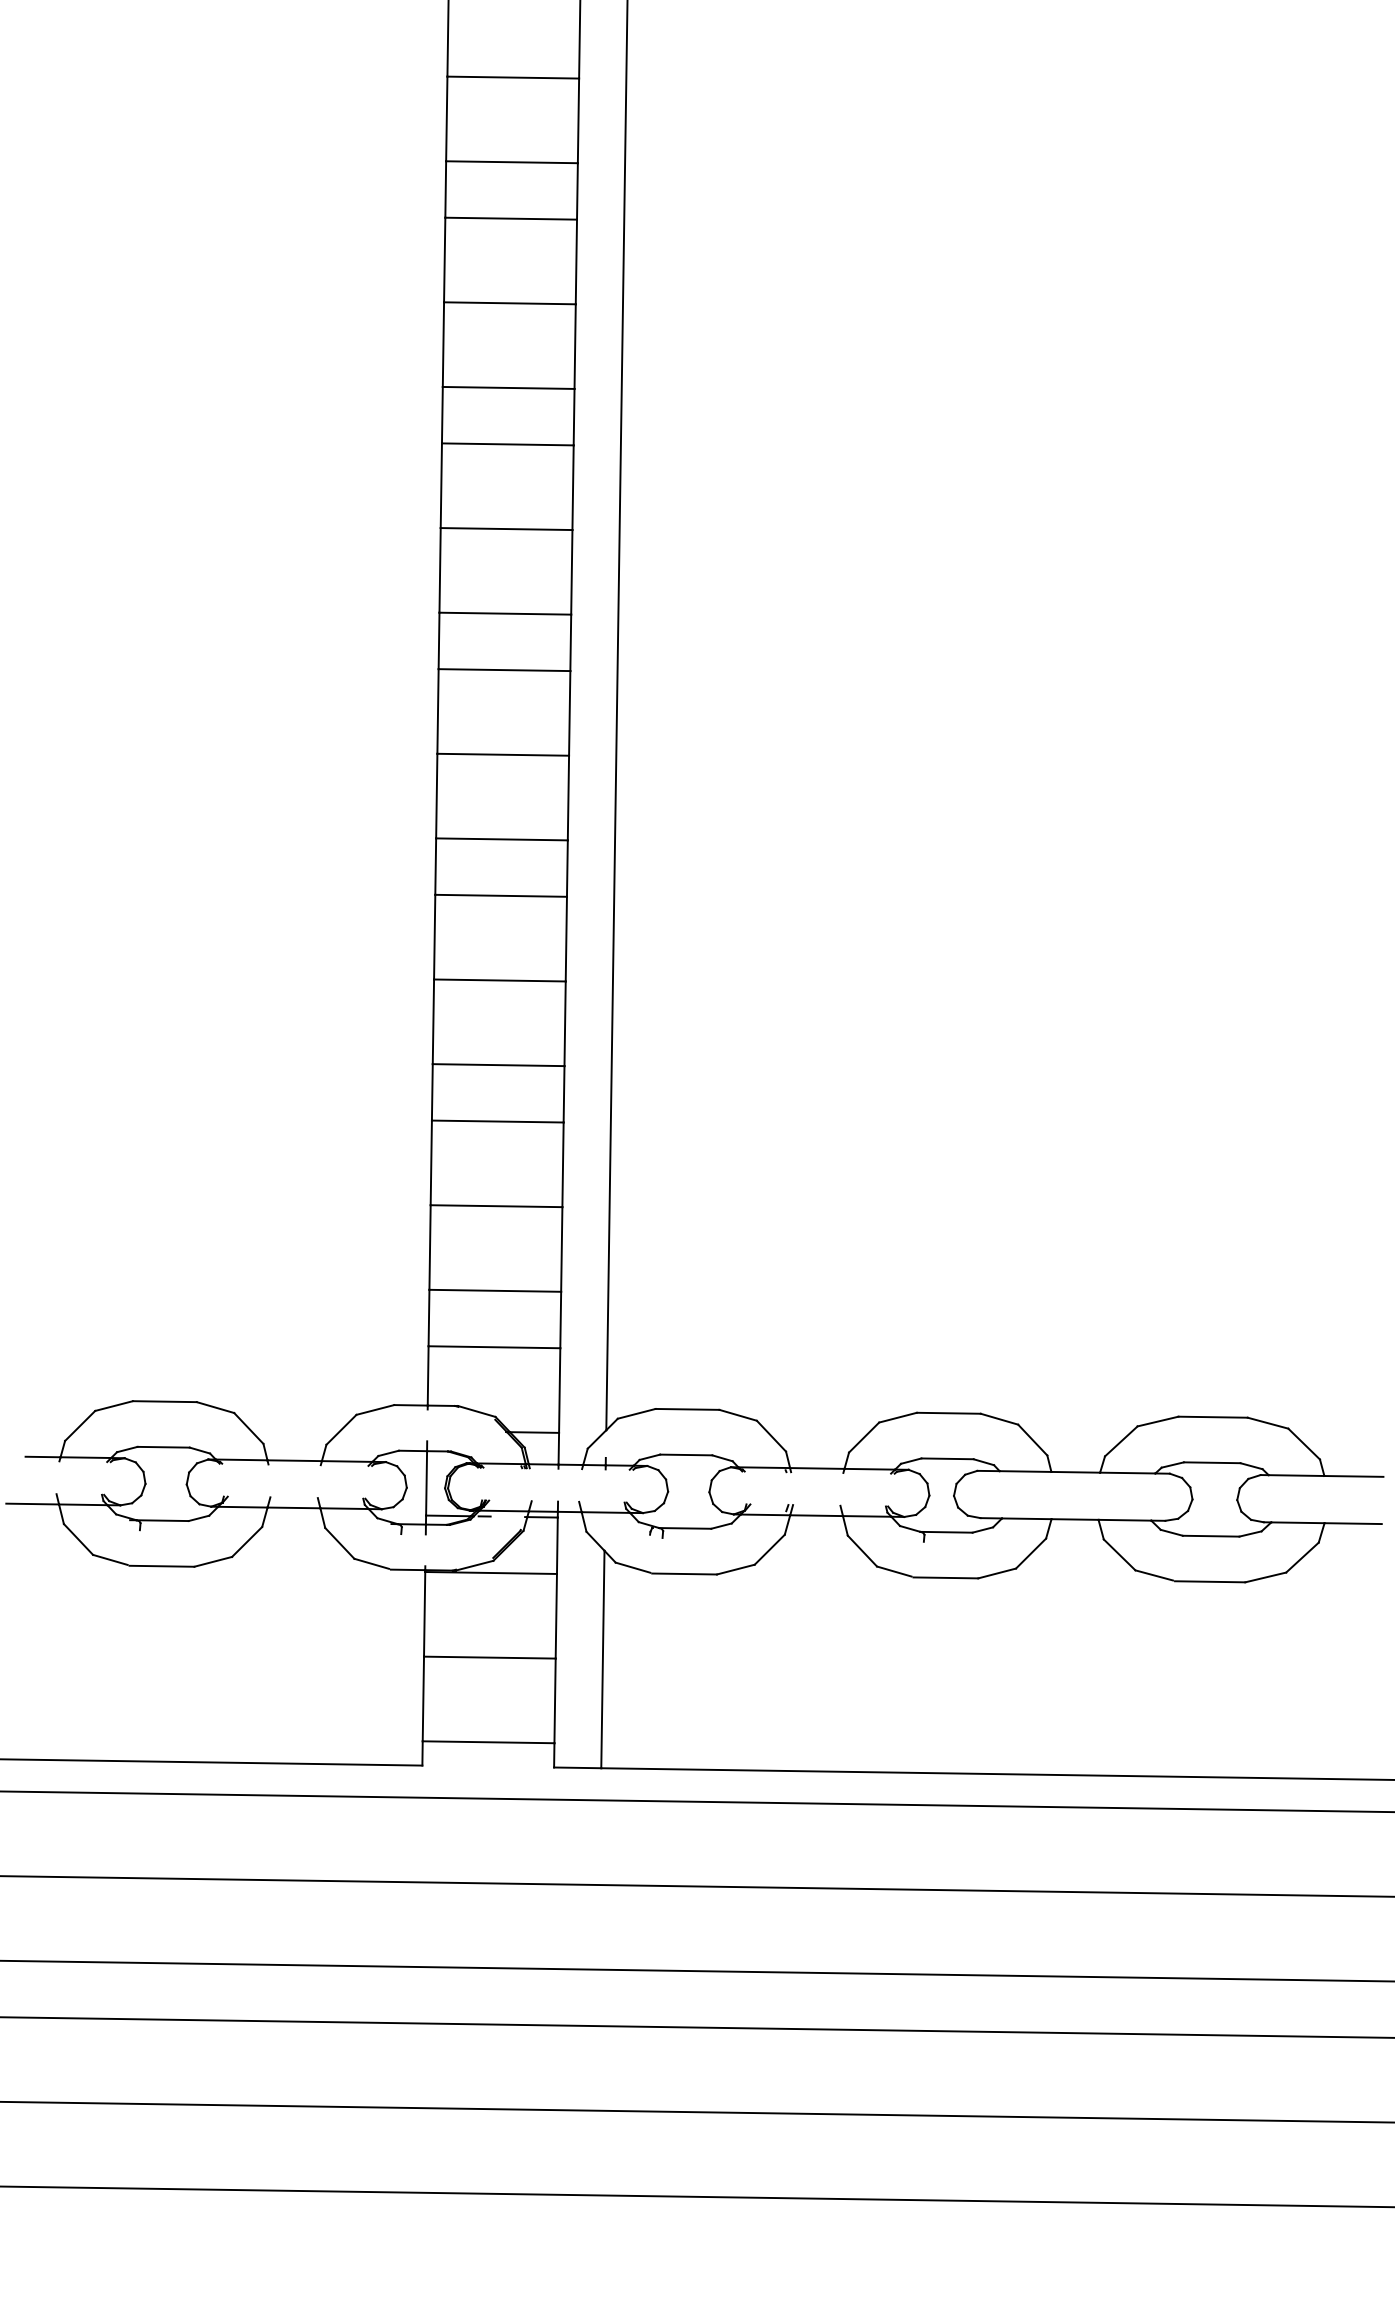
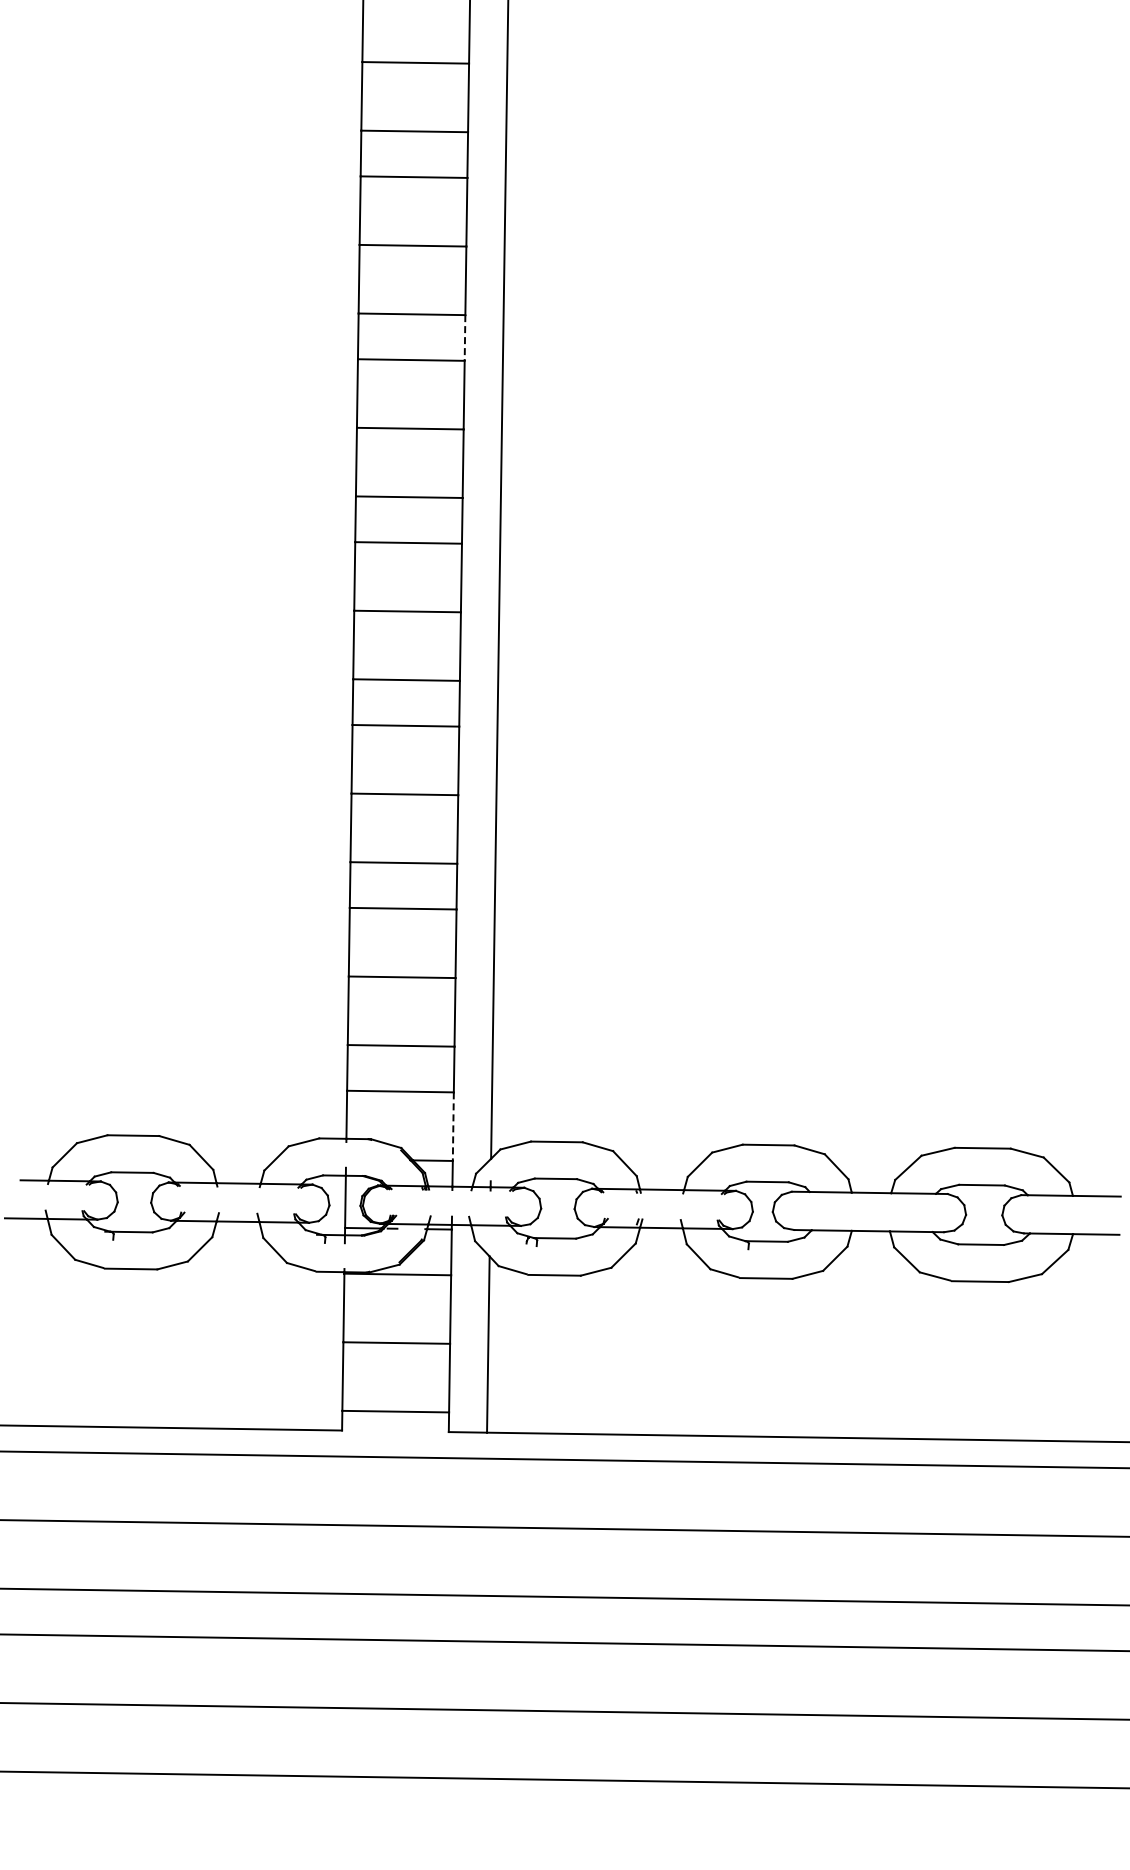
line: (574, 416) -> (465, 337), solid -> dashed
line: (559, 1391) -> (453, 1127), solid -> dashed

